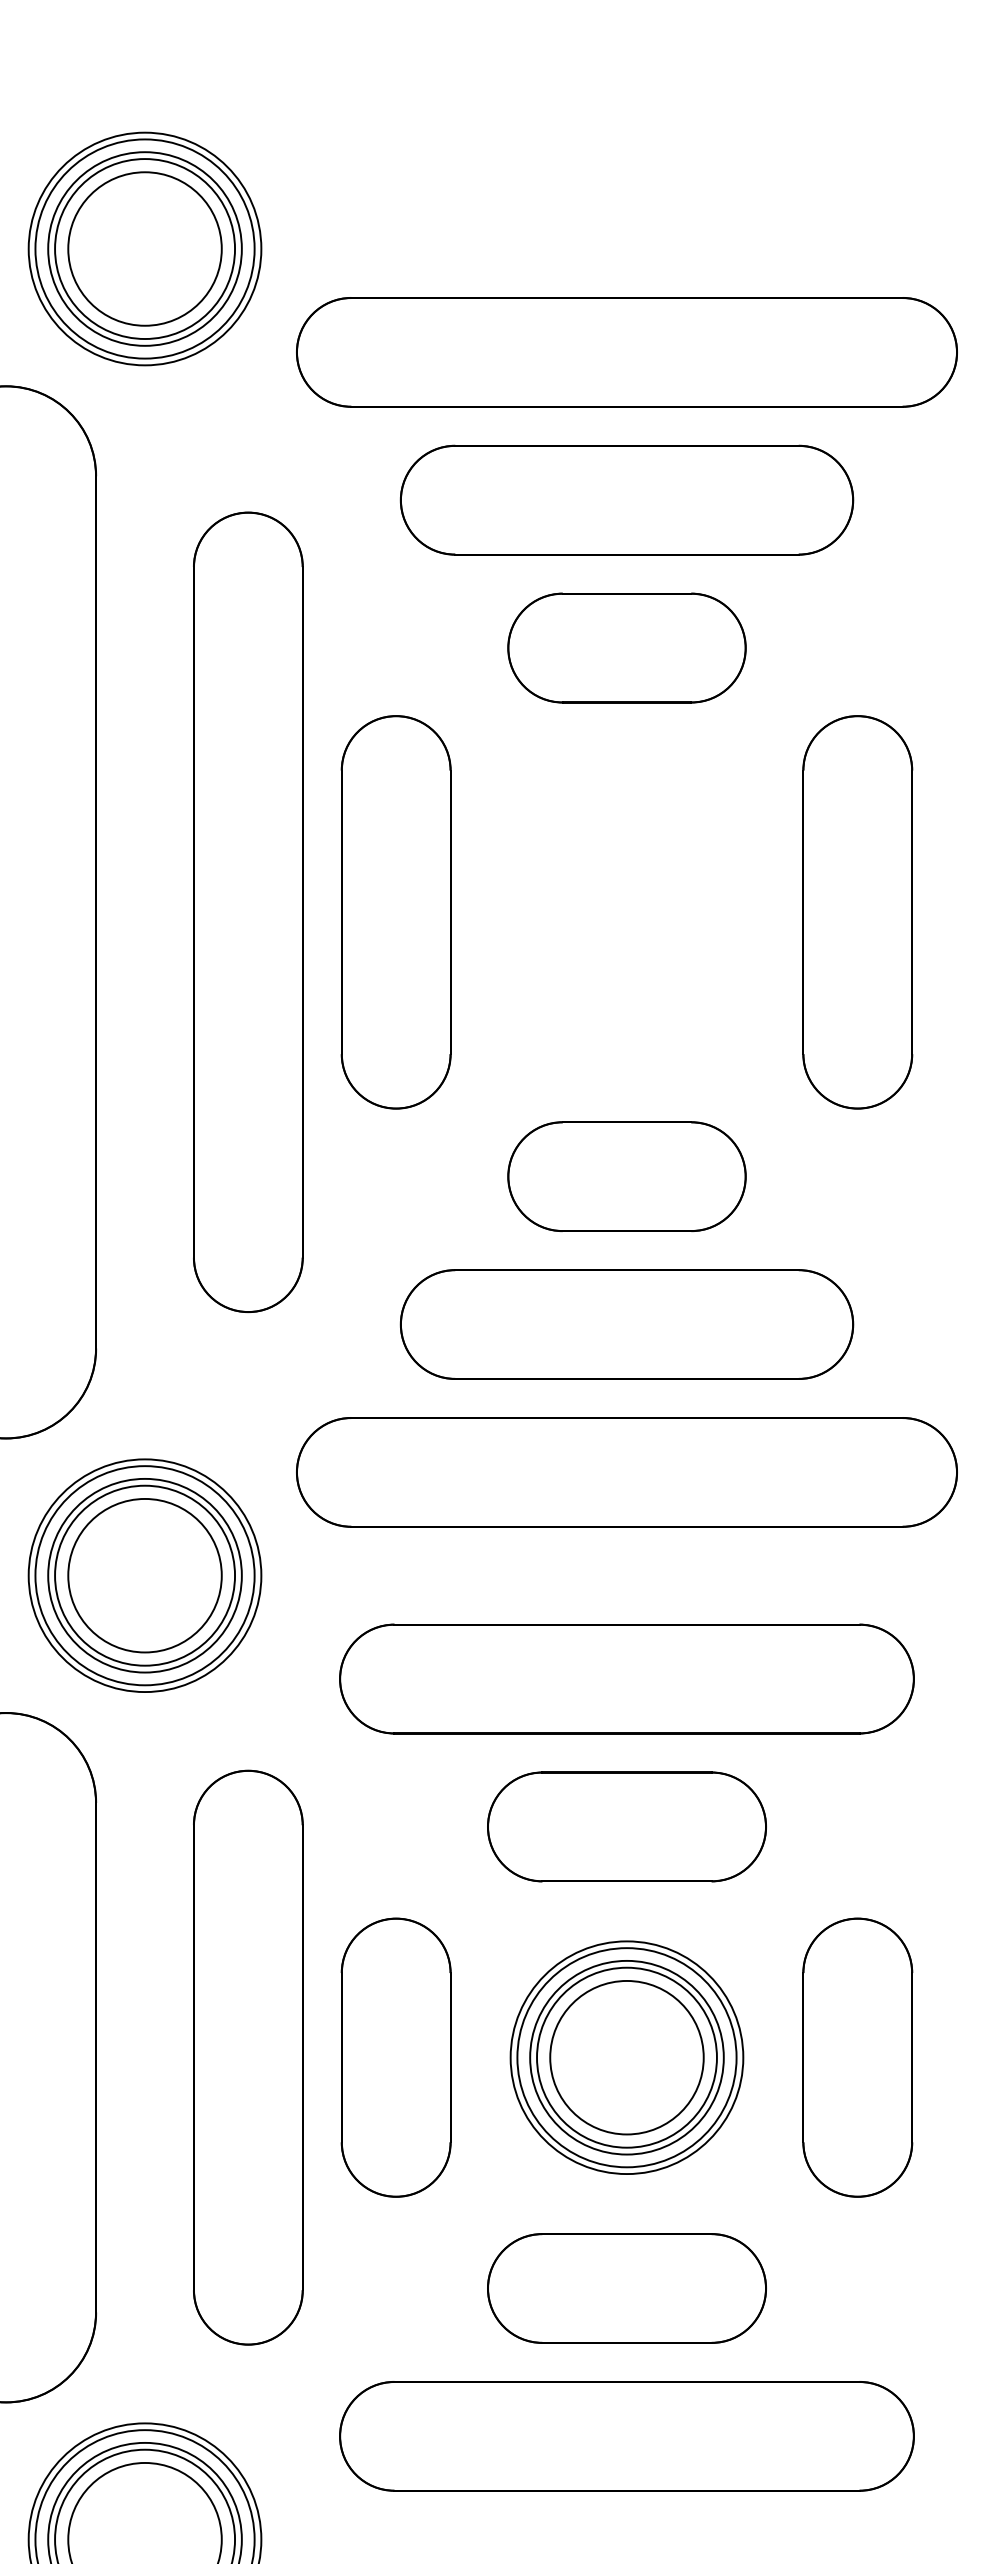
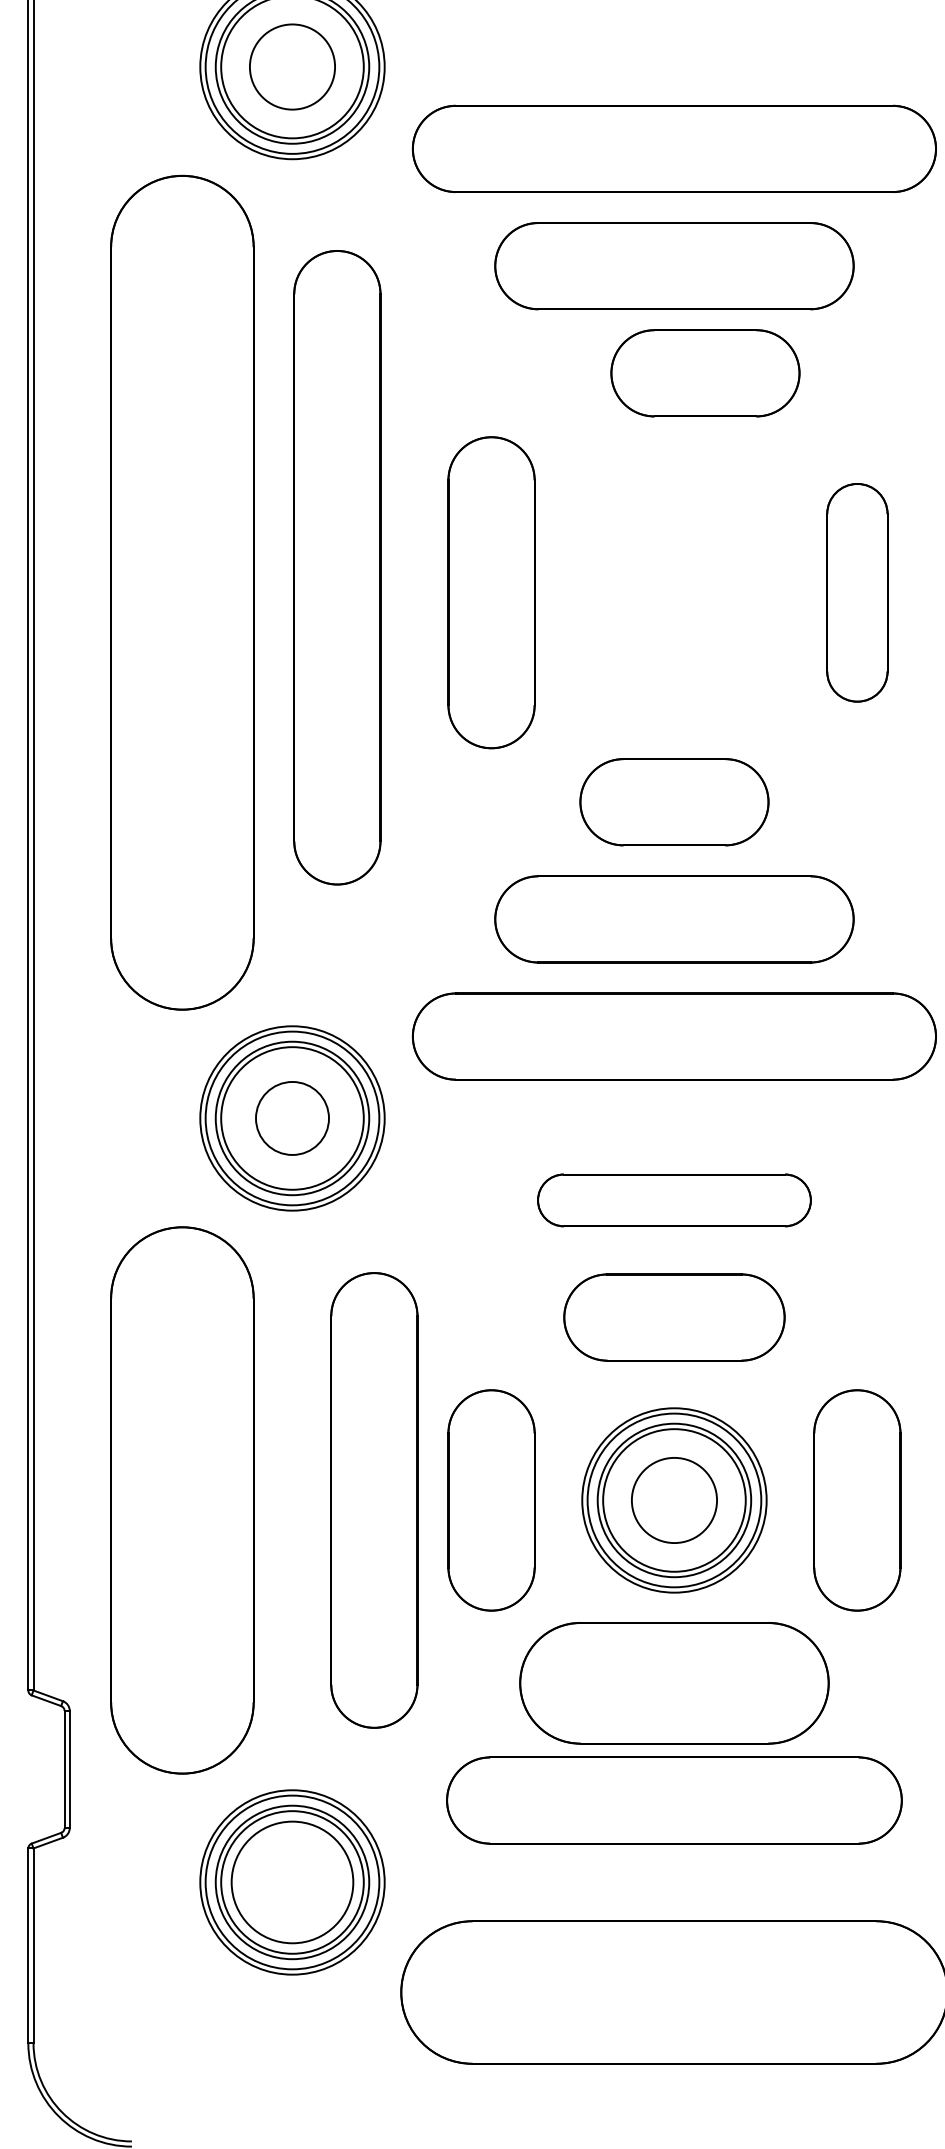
circle: (145, 248) -> (292, 66), size x0.7
part: (627, 648) -> (705, 373), moved
part: (248, 912) -> (337, 567), moved
part: (857, 912) -> (857, 592), size x0.7
circle: (145, 1575) -> (292, 1118), size x0.6
part: (627, 1679) -> (674, 1200), size x0.6
circle: (627, 2057) -> (674, 1500), size x0.7
part: (627, 2288) -> (674, 1683), size x1.4

